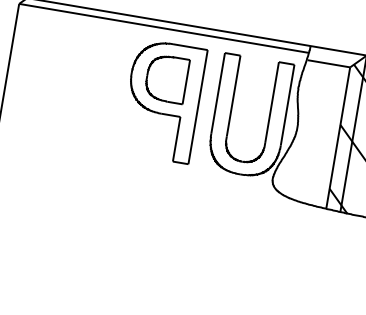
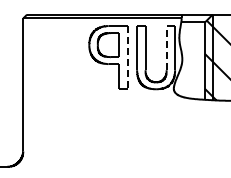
line: (272, 101) -> (166, 47), solid -> dashed
line: (197, 107) -> (127, 57), solid -> dashed

